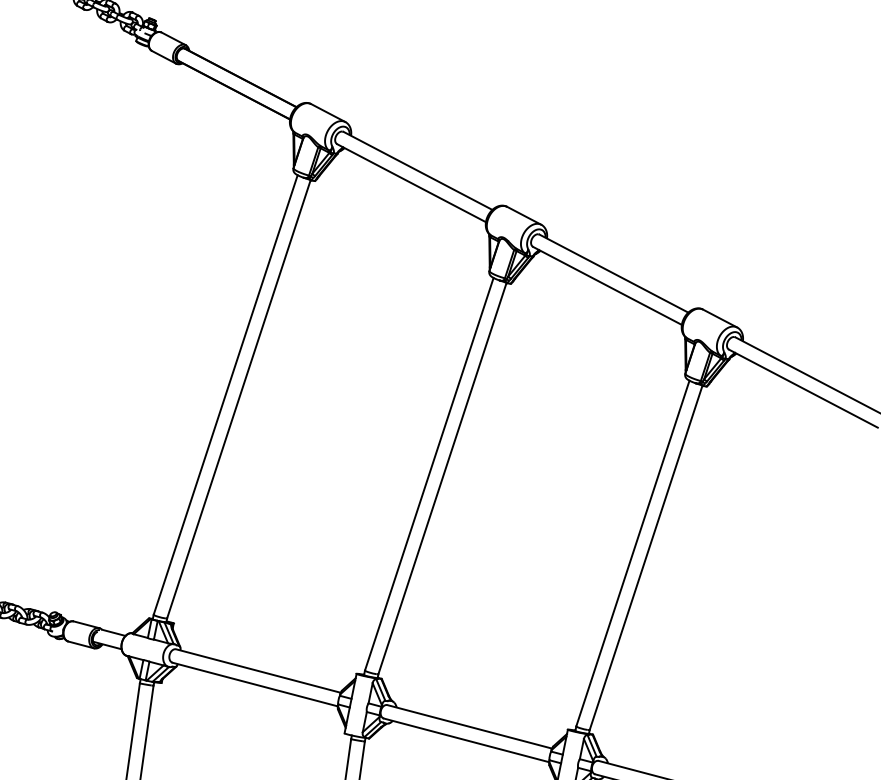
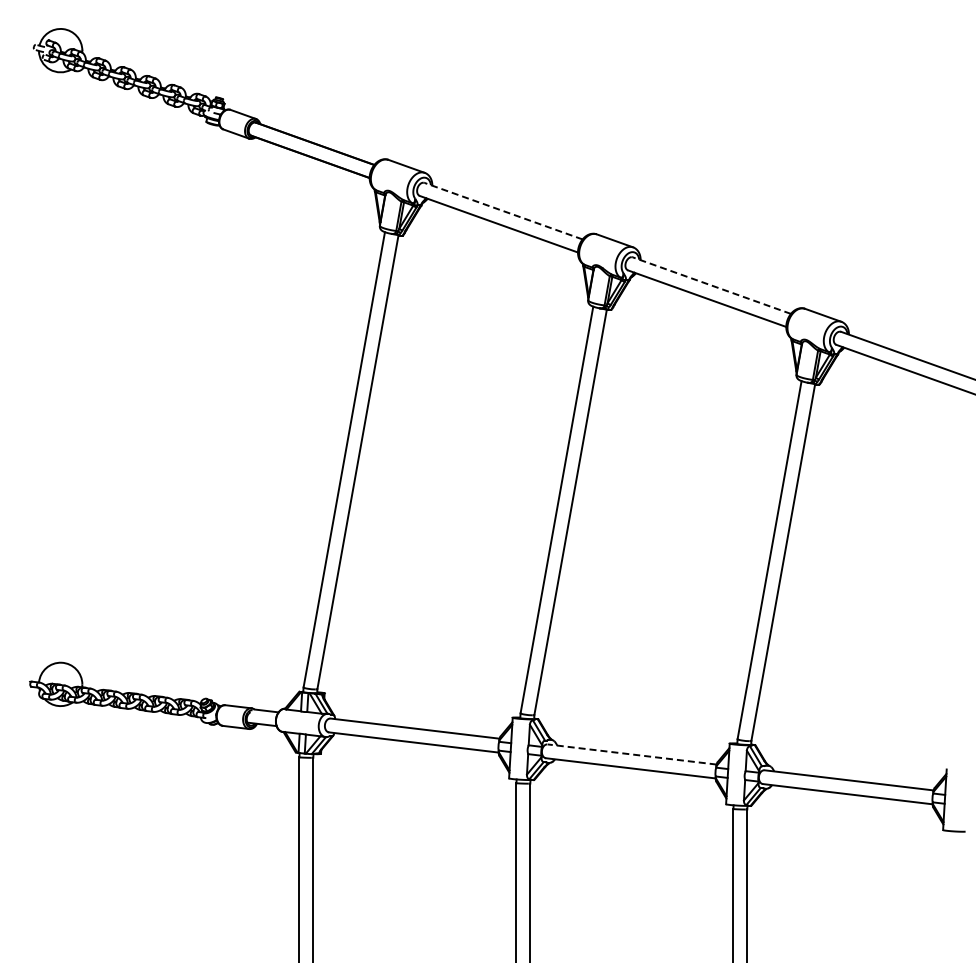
line: (417, 171) -> (503, 211), solid -> dashed
line: (613, 273) -> (711, 285), solid -> dashed
line: (469, 726) -> (631, 754), solid -> dashed

